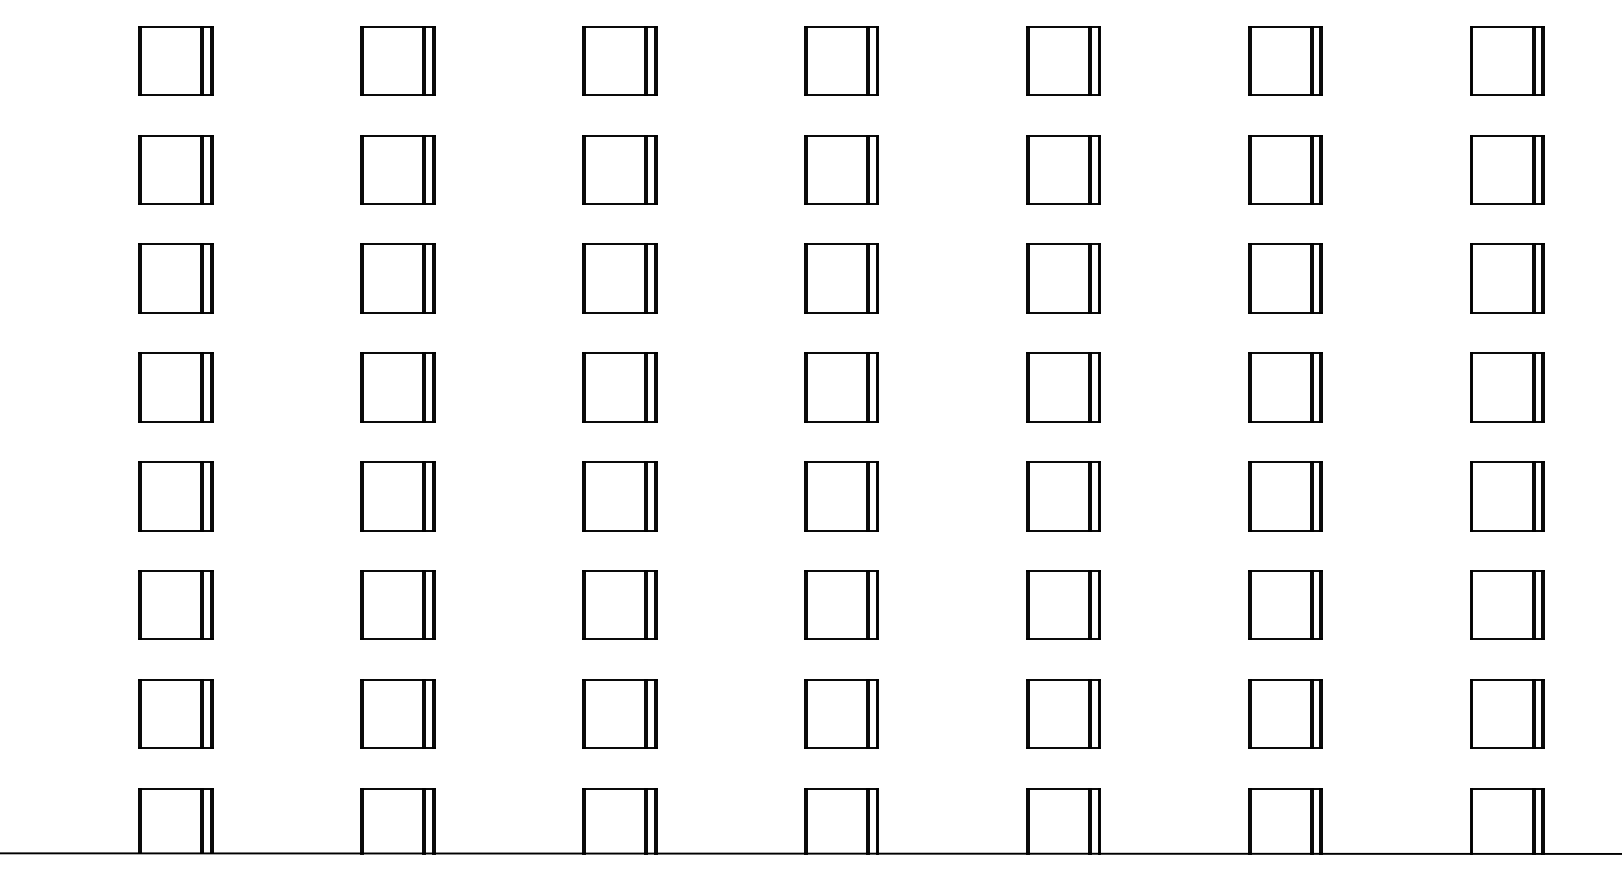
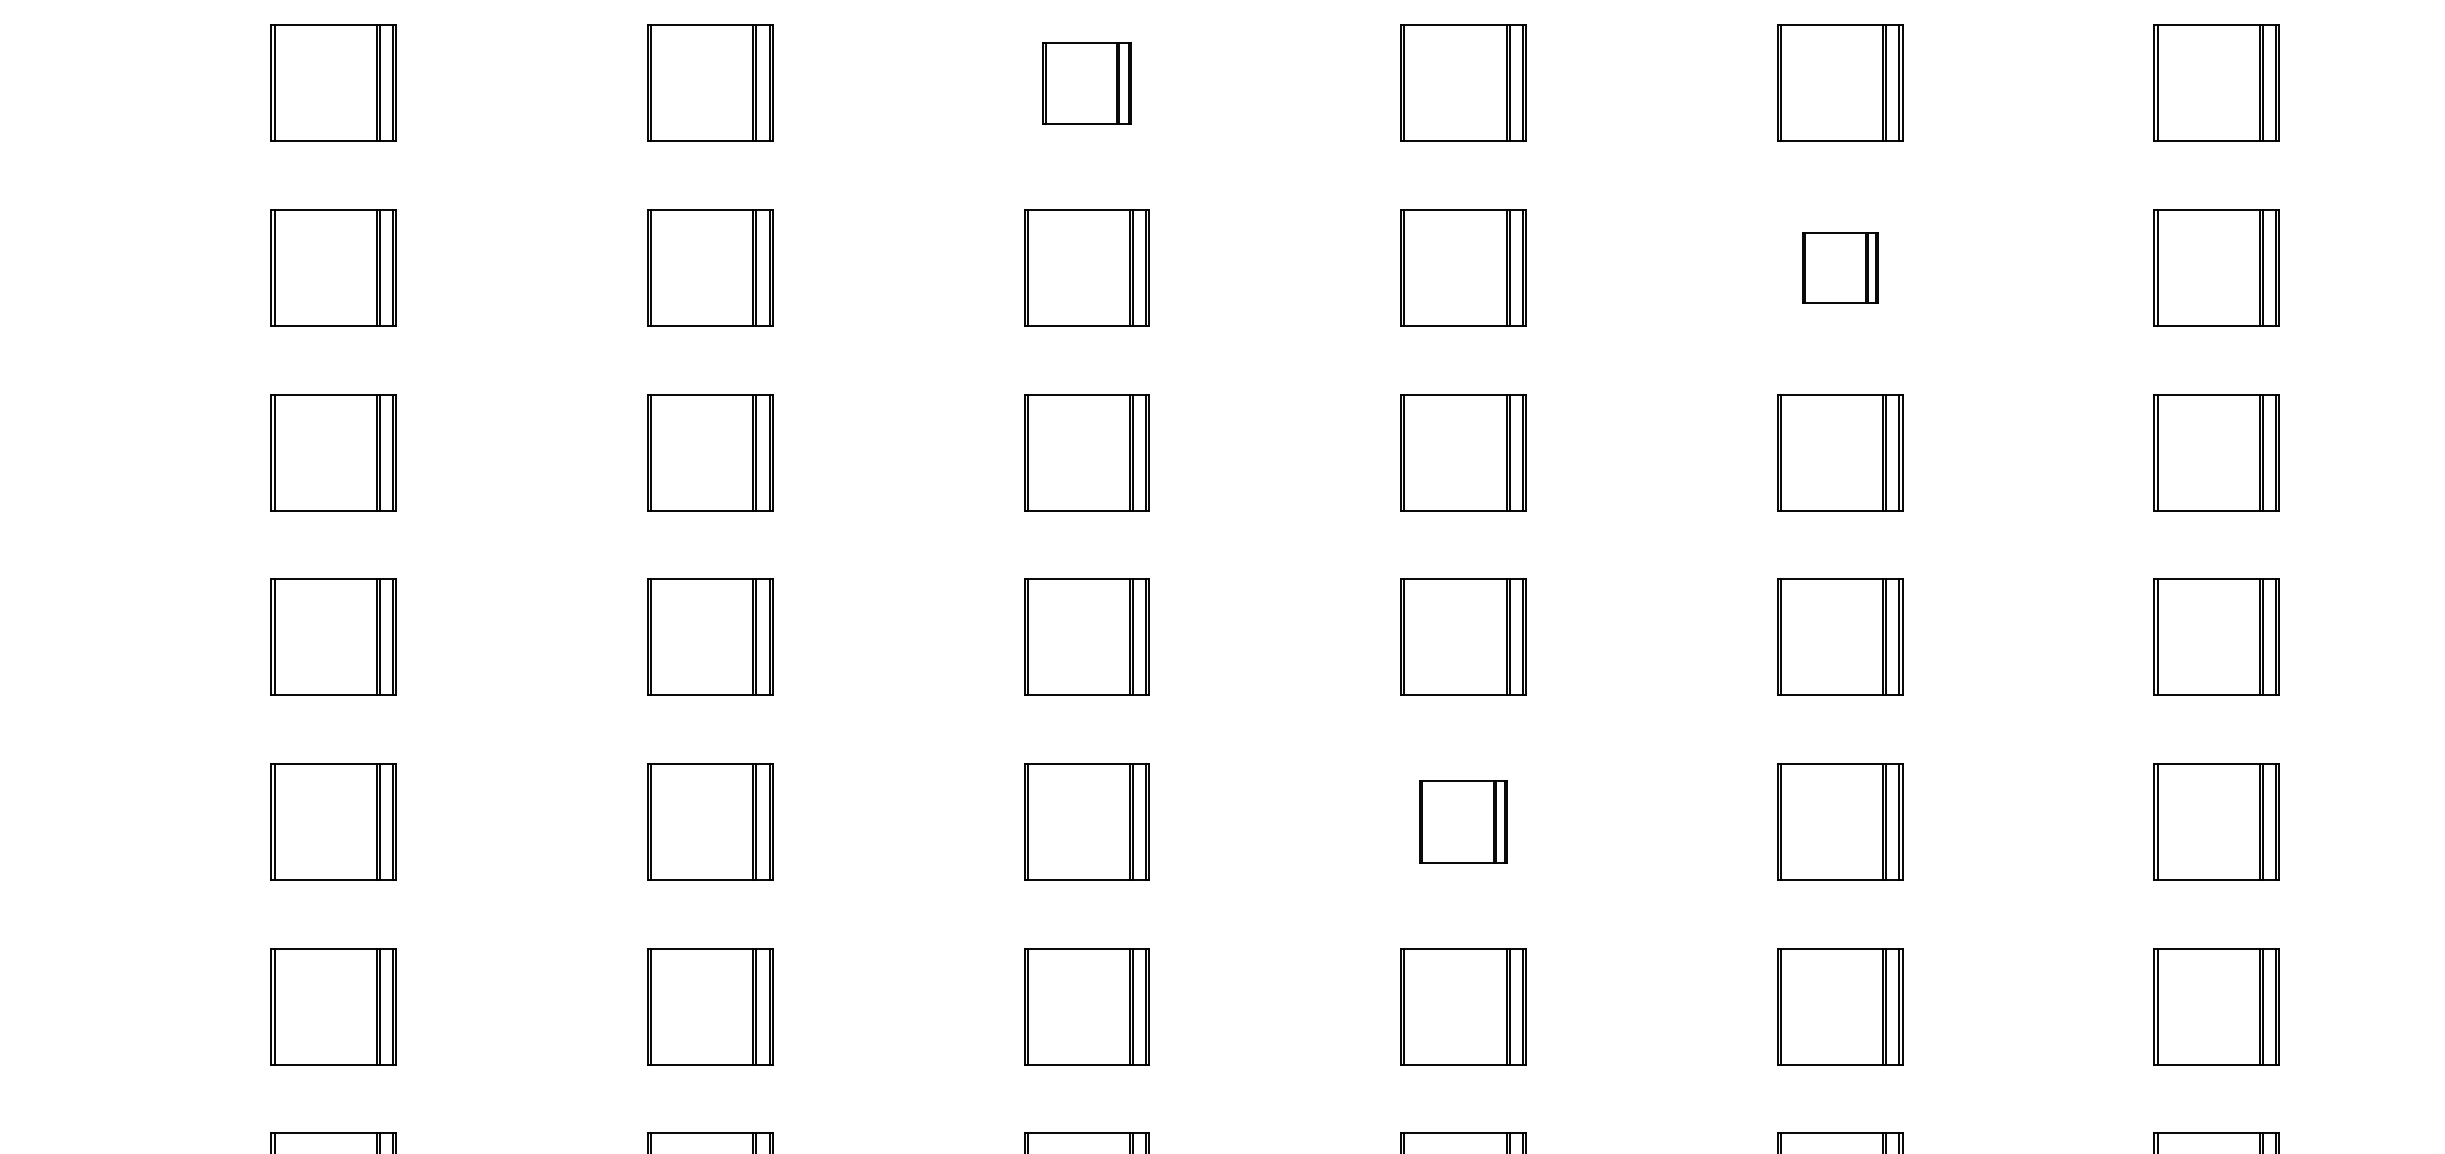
part: (619, 169) -> (1086, 82), size x0.7
part: (1063, 278) -> (1839, 267), size x0.6
part: (841, 604) -> (1463, 820), size x0.7

